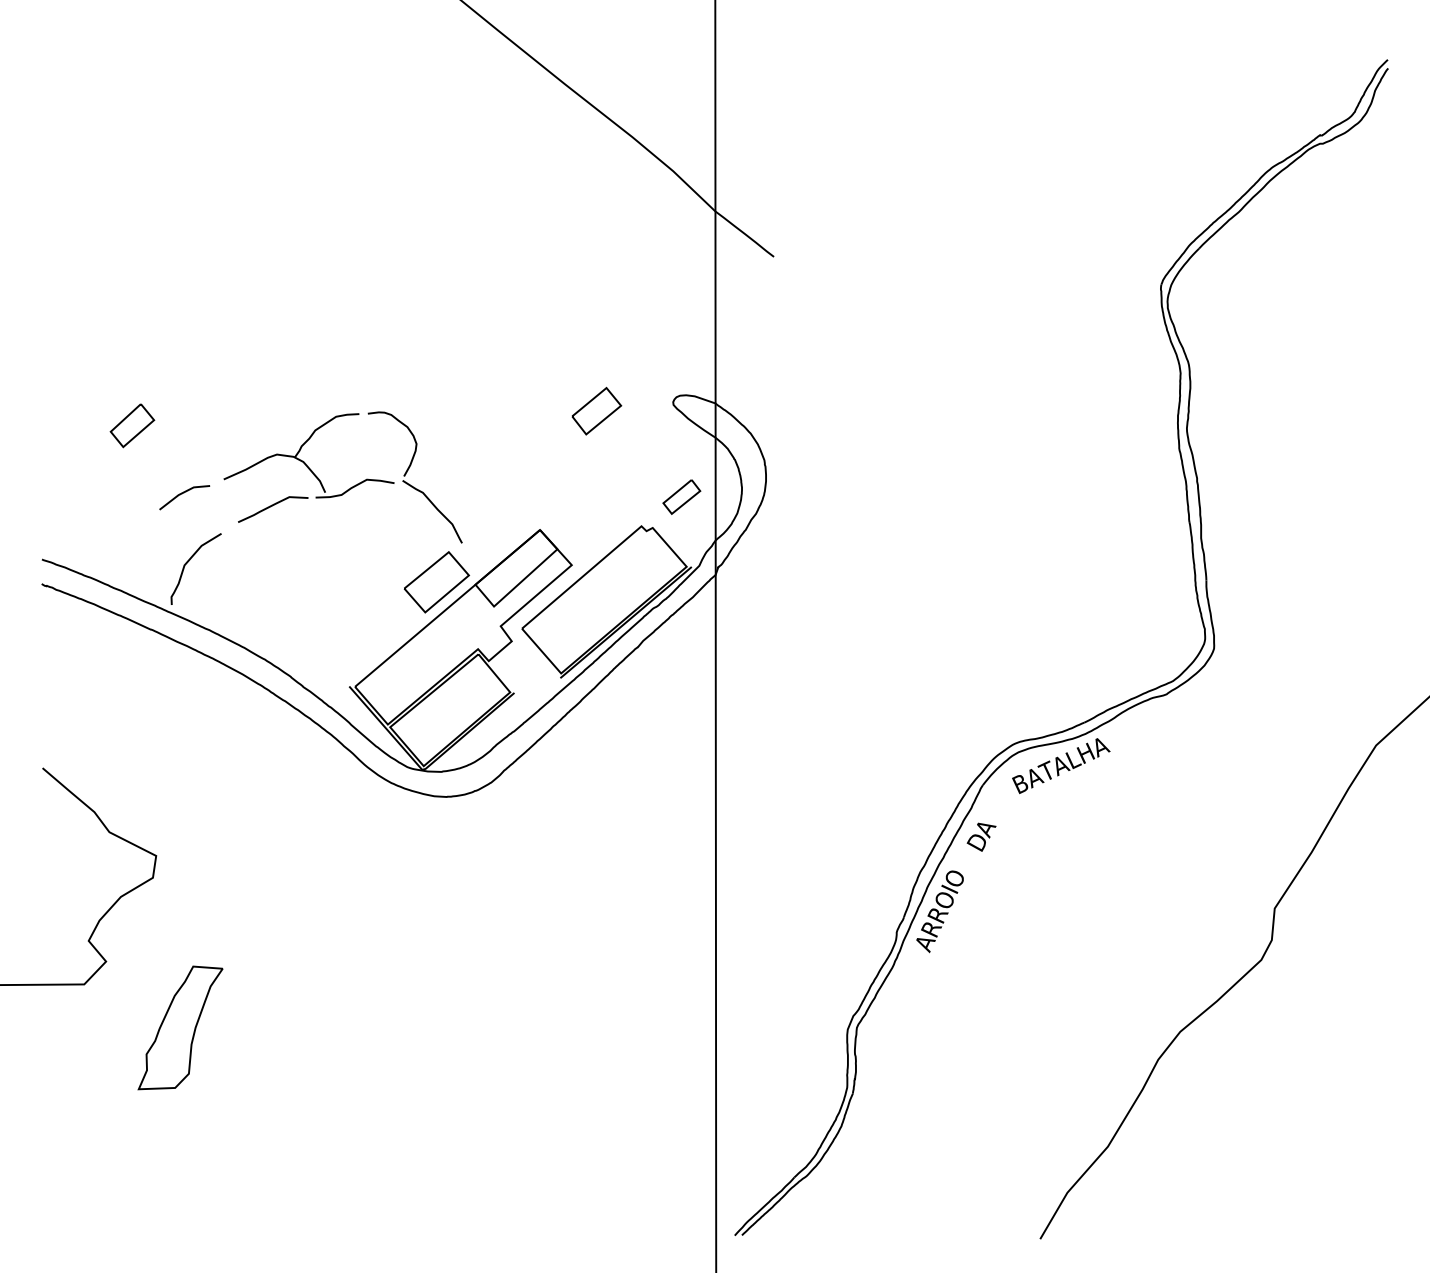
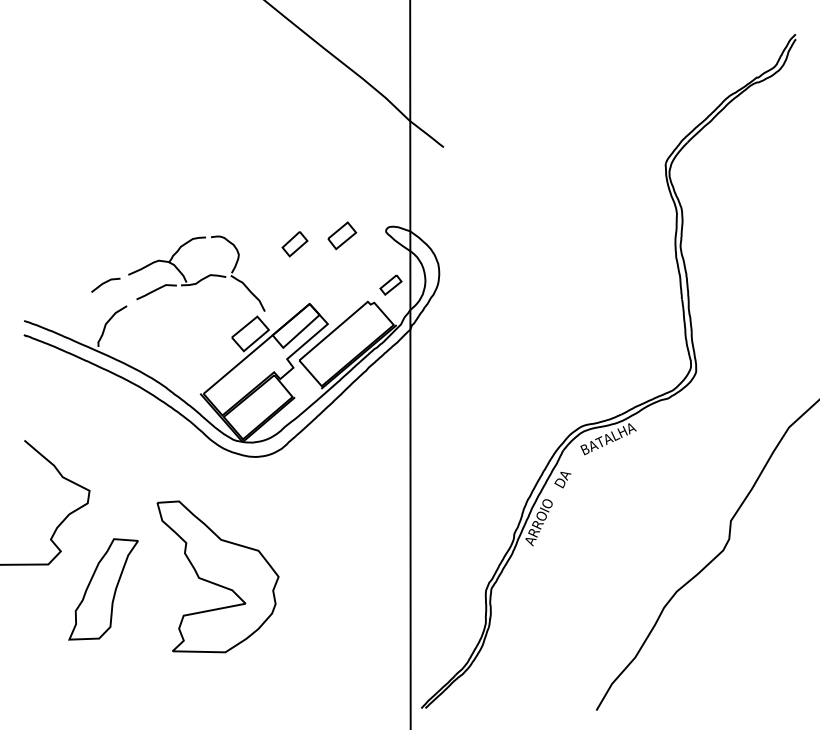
part: (131, 426) -> (294, 244), moved
part: (379, 1005) -> (217, 576), added
part: (180, 1028) -> (103, 589), size x1.43

